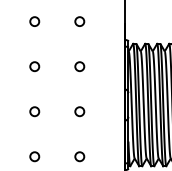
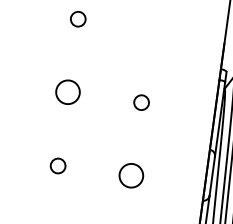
circle: (79, 21) -> (151, 28), removed
circle: (34, 66) -> (67, 92), size x1.6
circle: (79, 111) -> (131, 175), size x1.6

